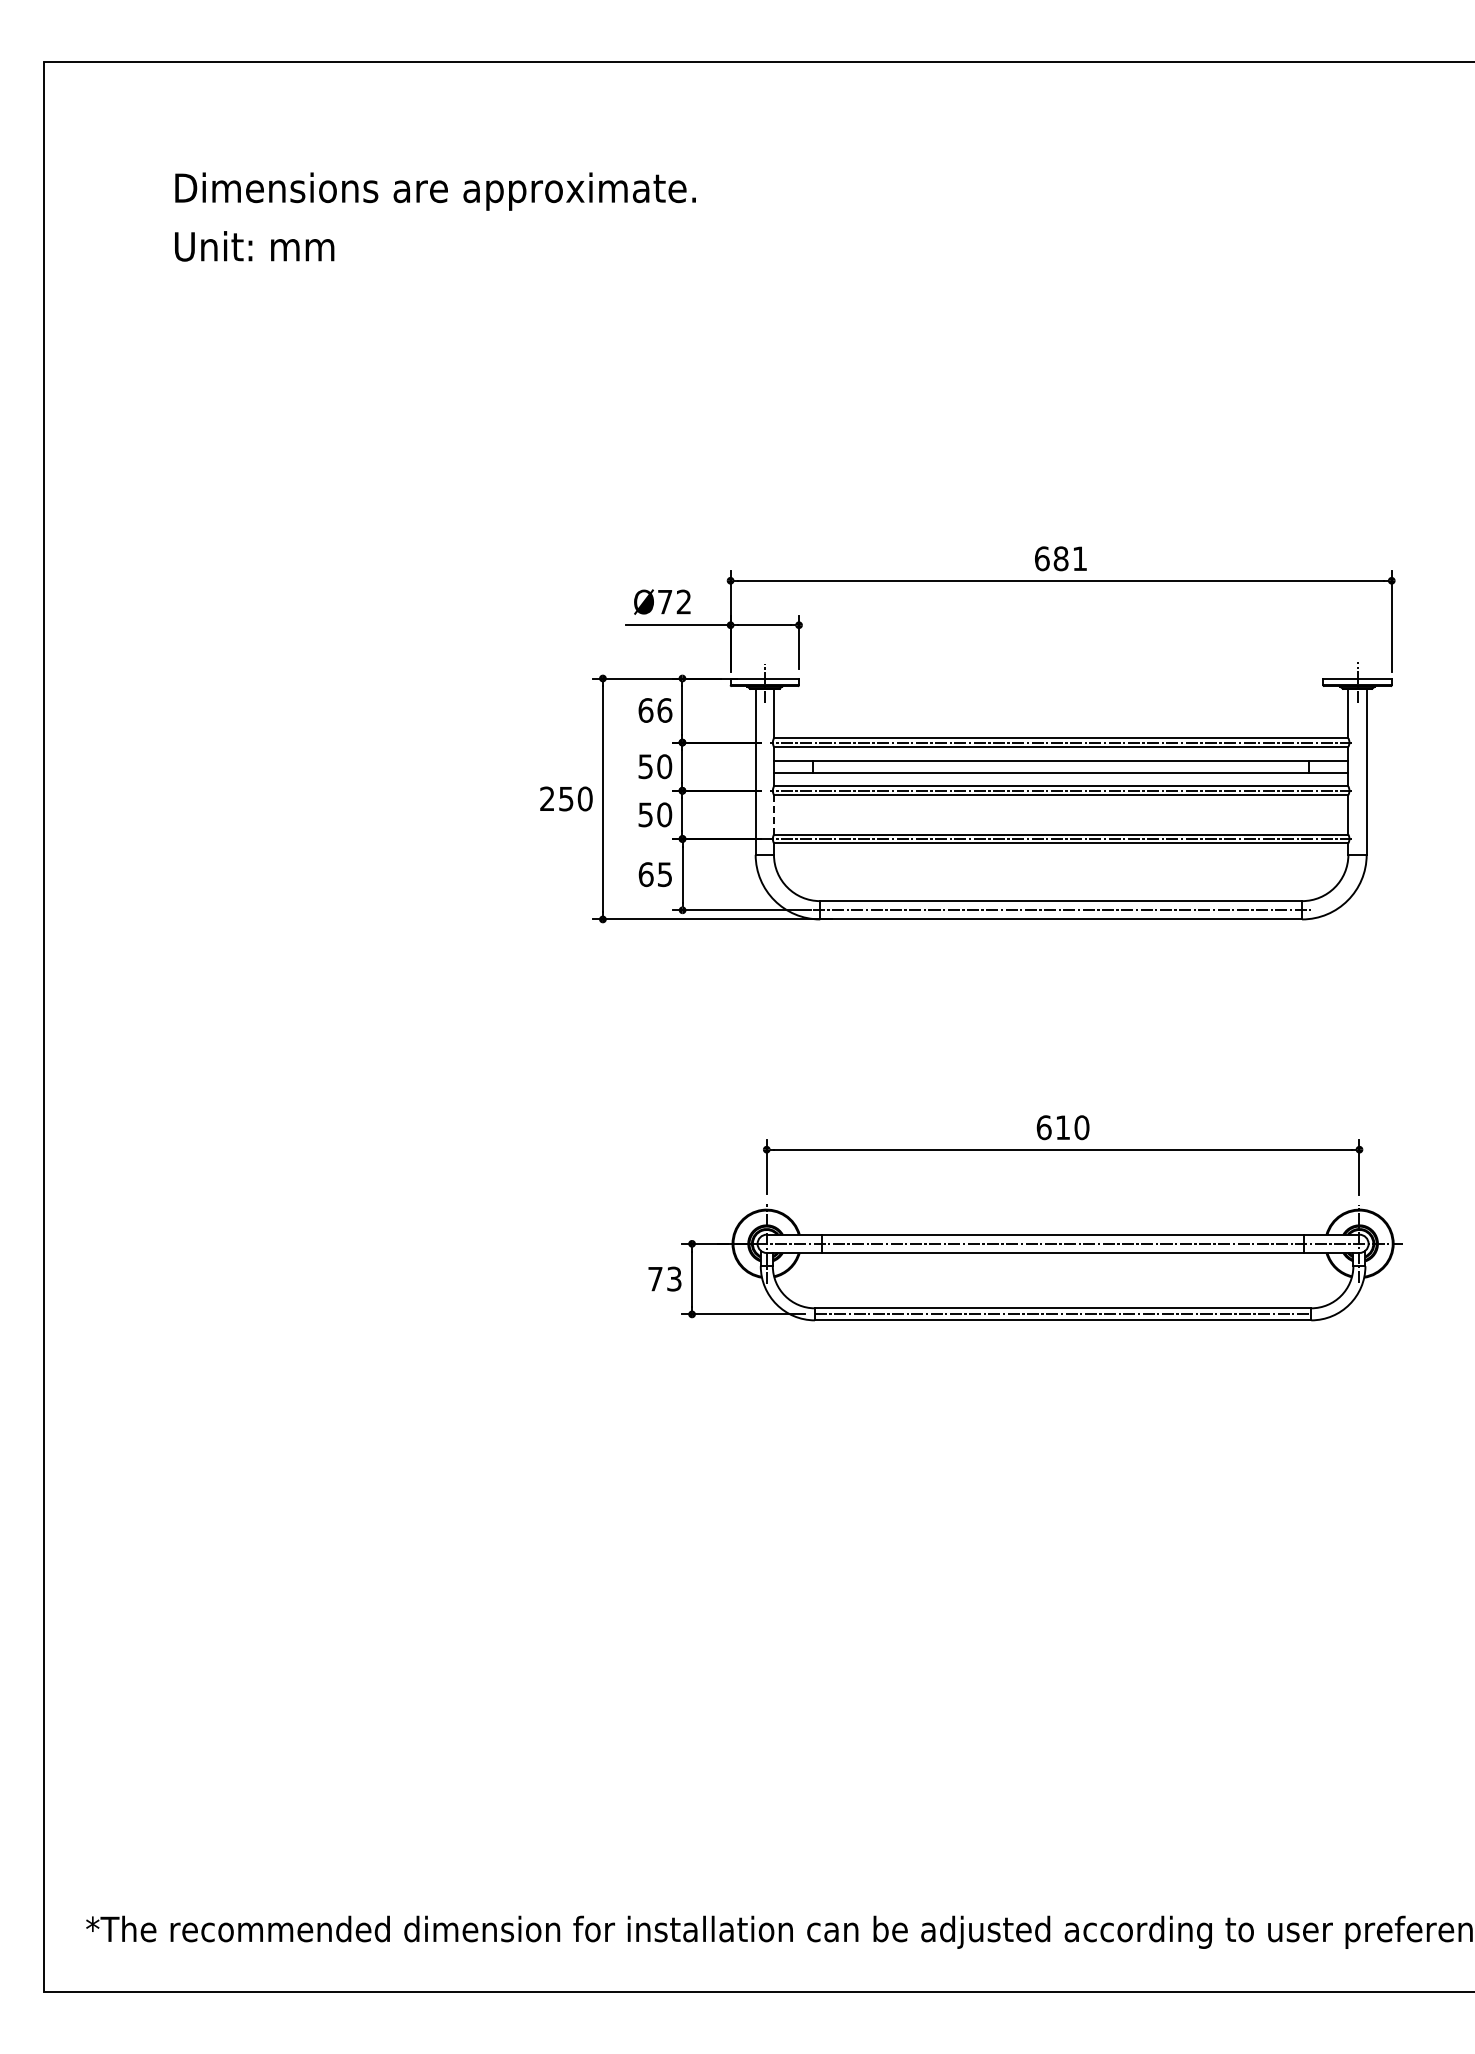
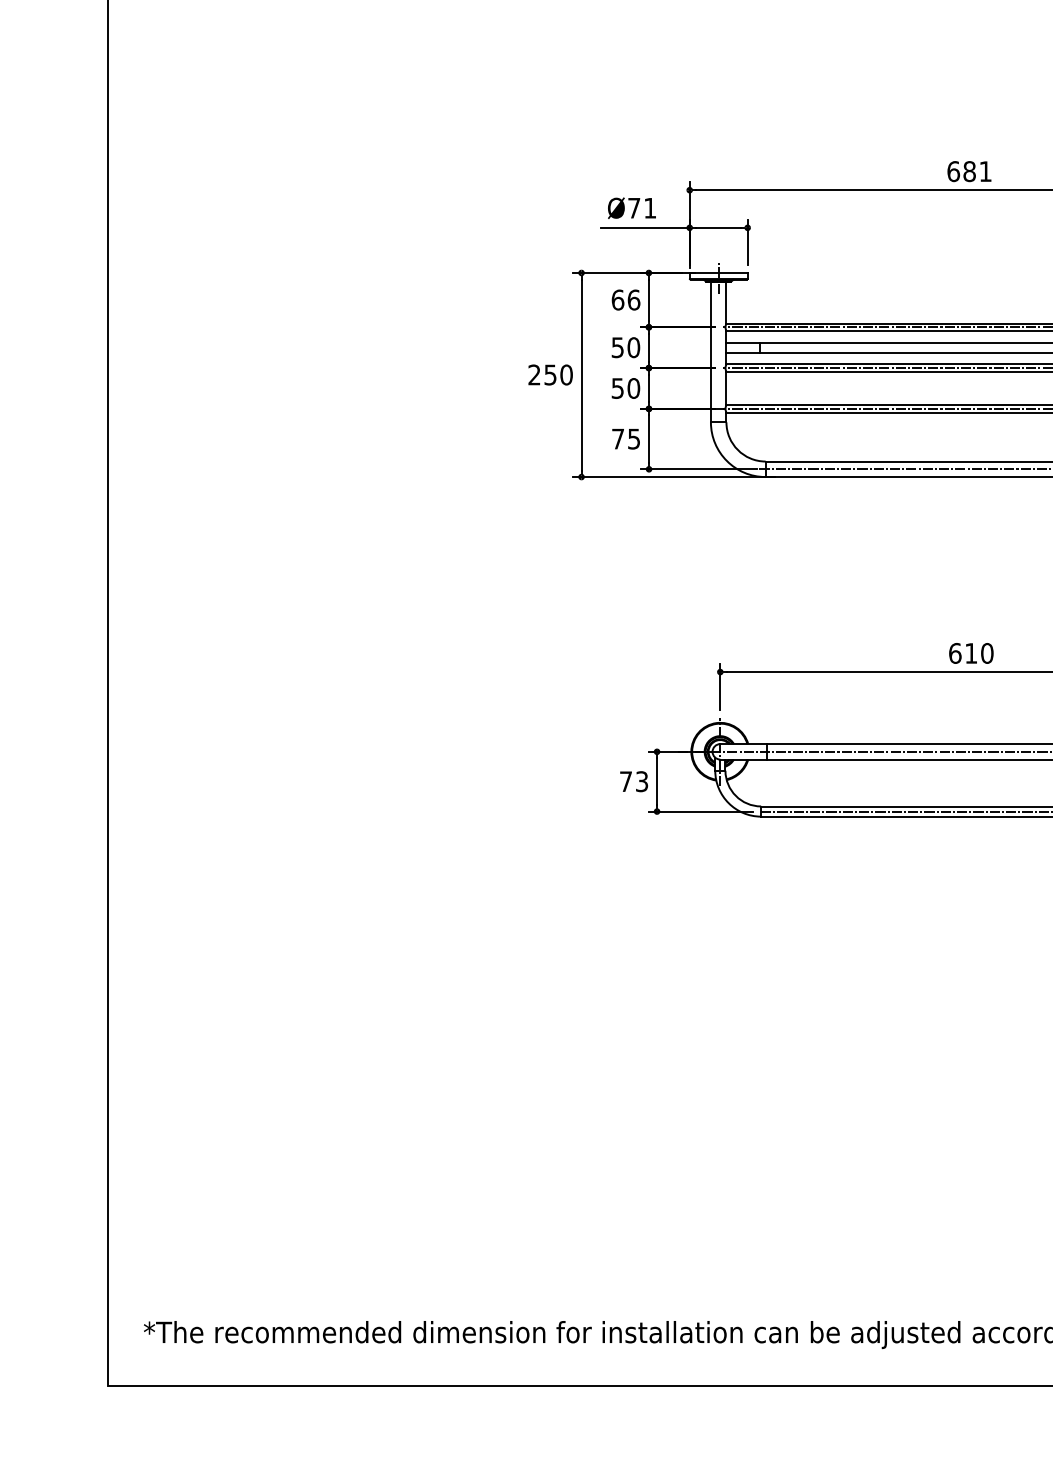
text: (683, 601) -> (649, 207), Ø72 -> Ø71
line: (773, 814) -> (726, 388), dashed -> solid
text: (645, 874) -> (617, 438), 65 -> 75

